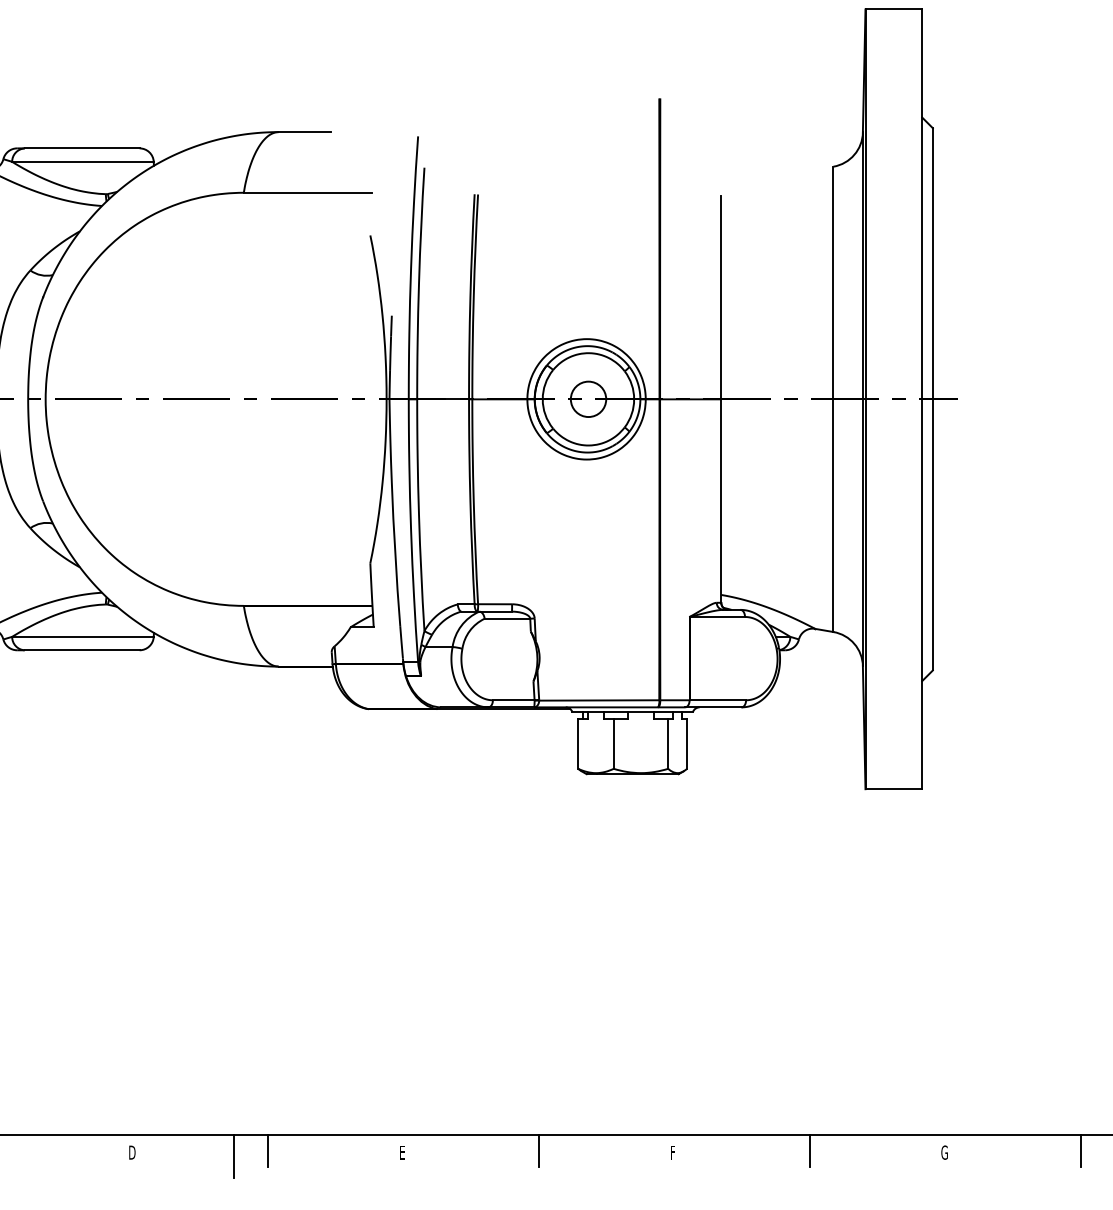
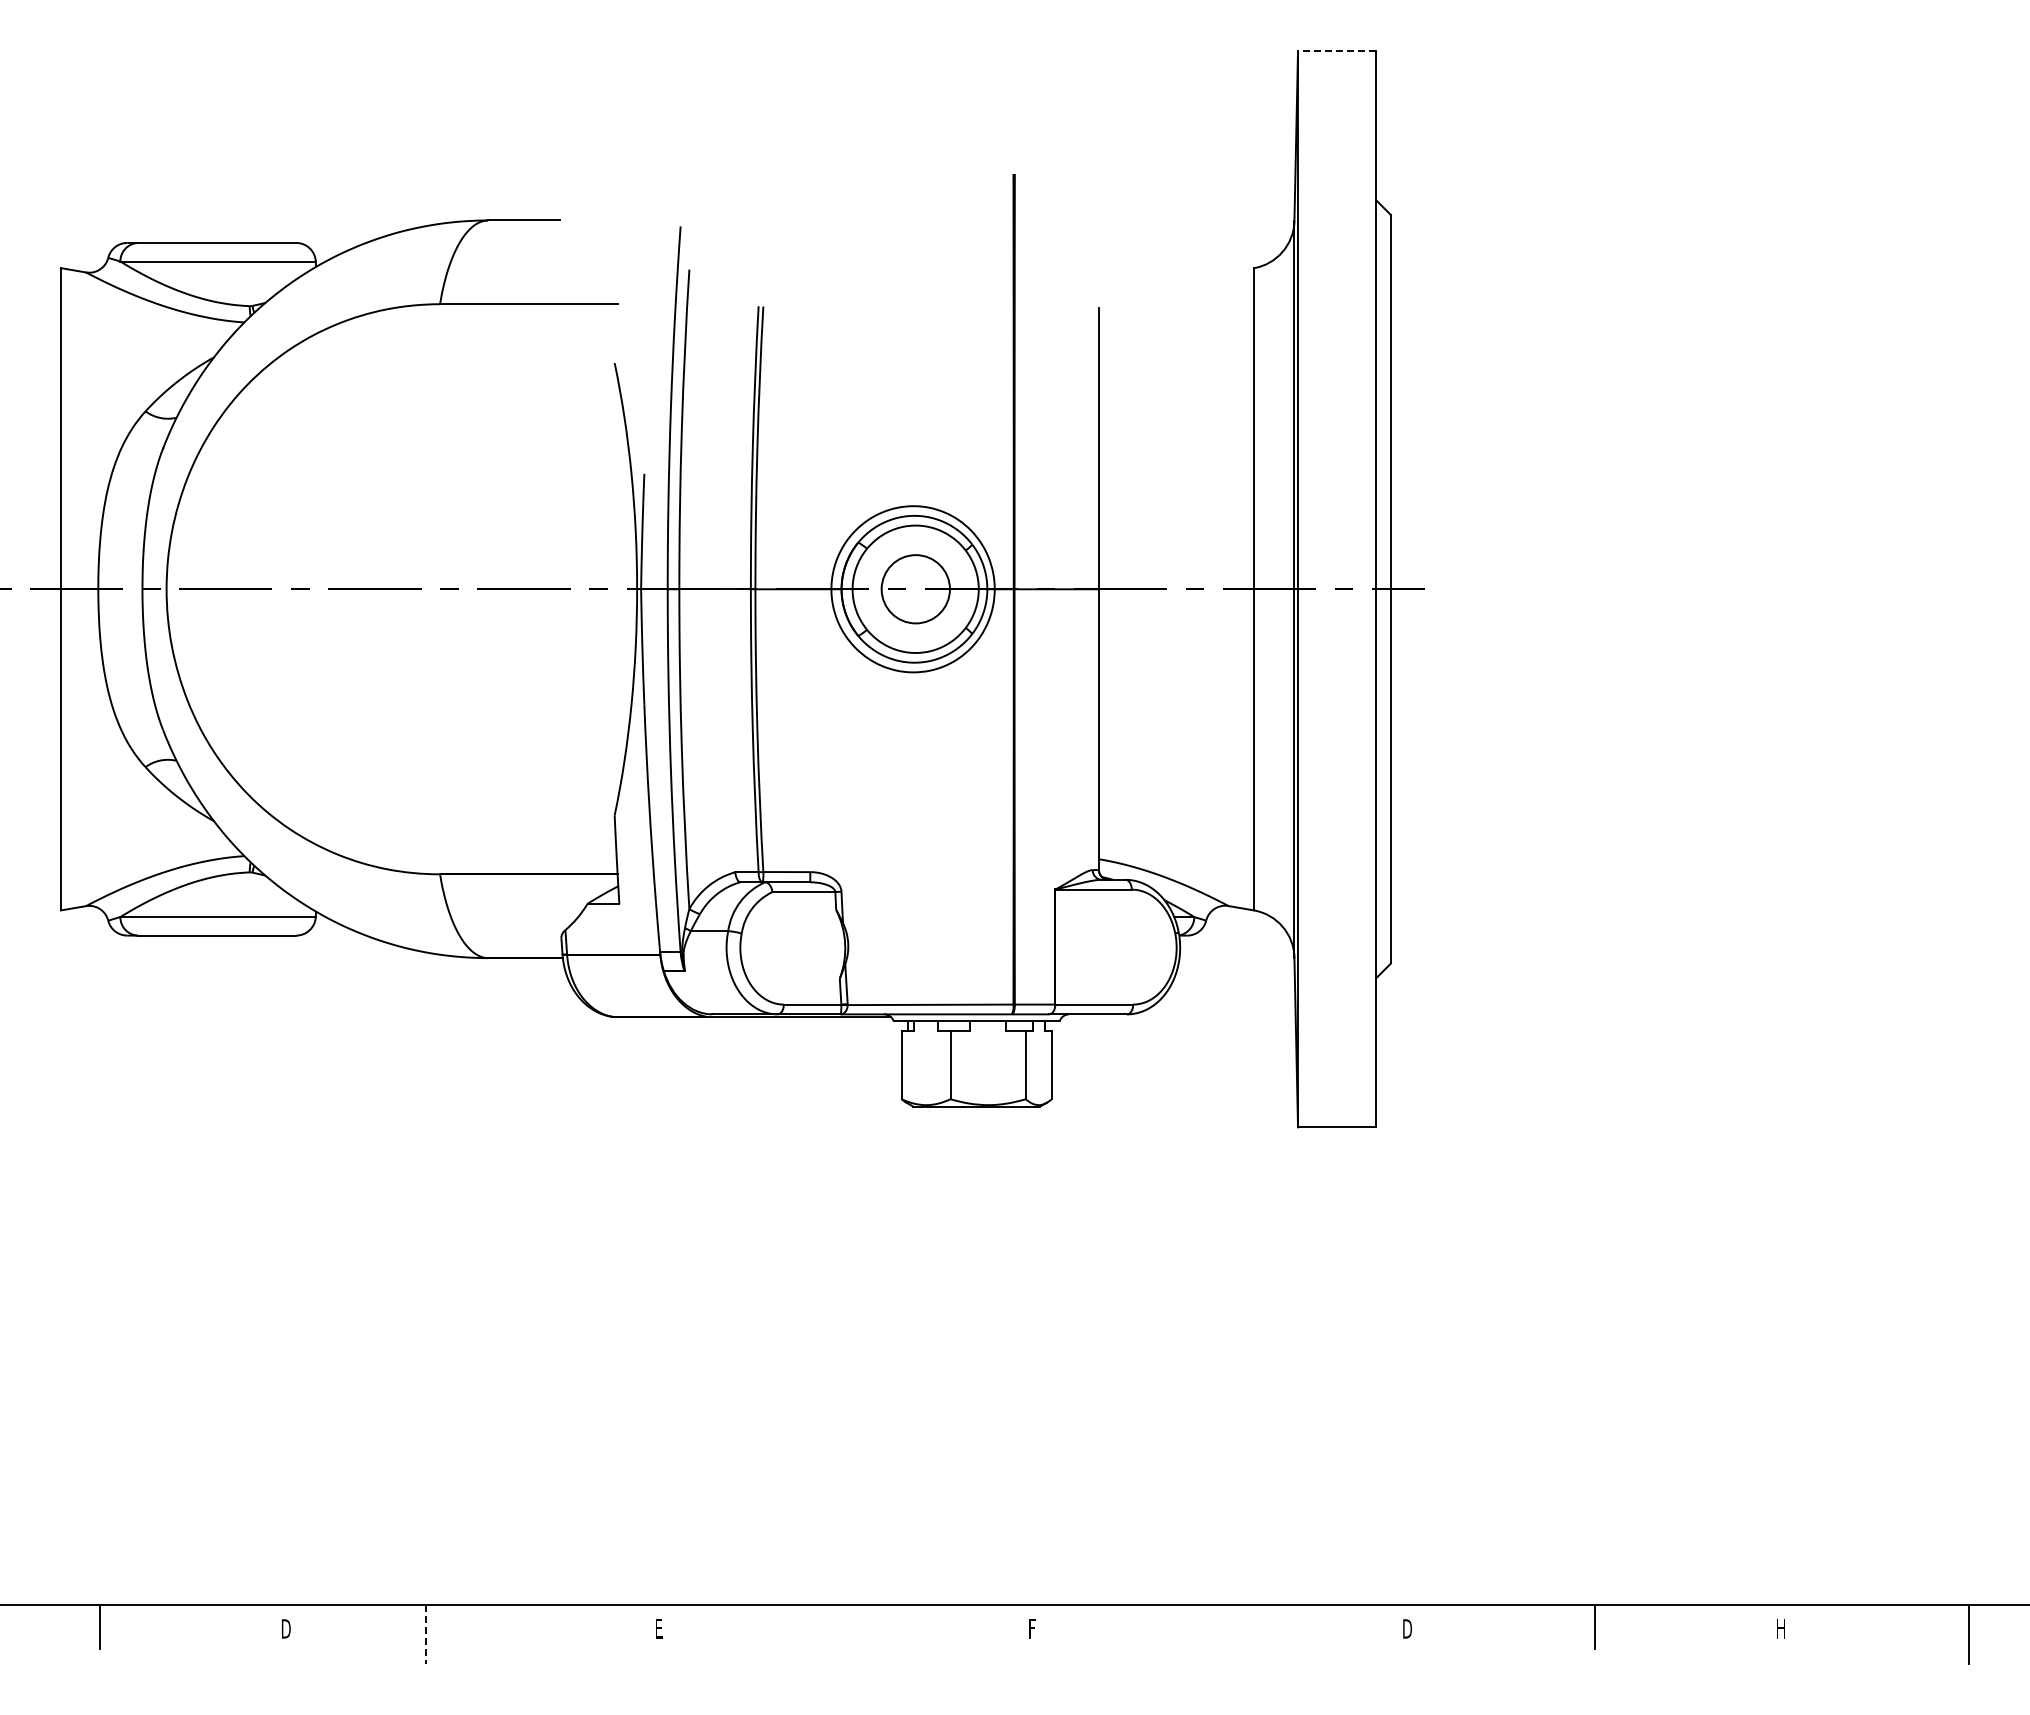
line: (893, 9) -> (1336, 51), solid -> dashed
circle: (588, 398) -> (915, 588), size x1.4
line: (268, 1151) -> (474, 1627), removed
line: (539, 1151) -> (847, 1627), removed
line: (810, 1151) -> (1221, 1627), removed
text: (944, 1152) -> (1406, 1628), G -> D
line: (233, 1156) -> (426, 1634), solid -> dashed

